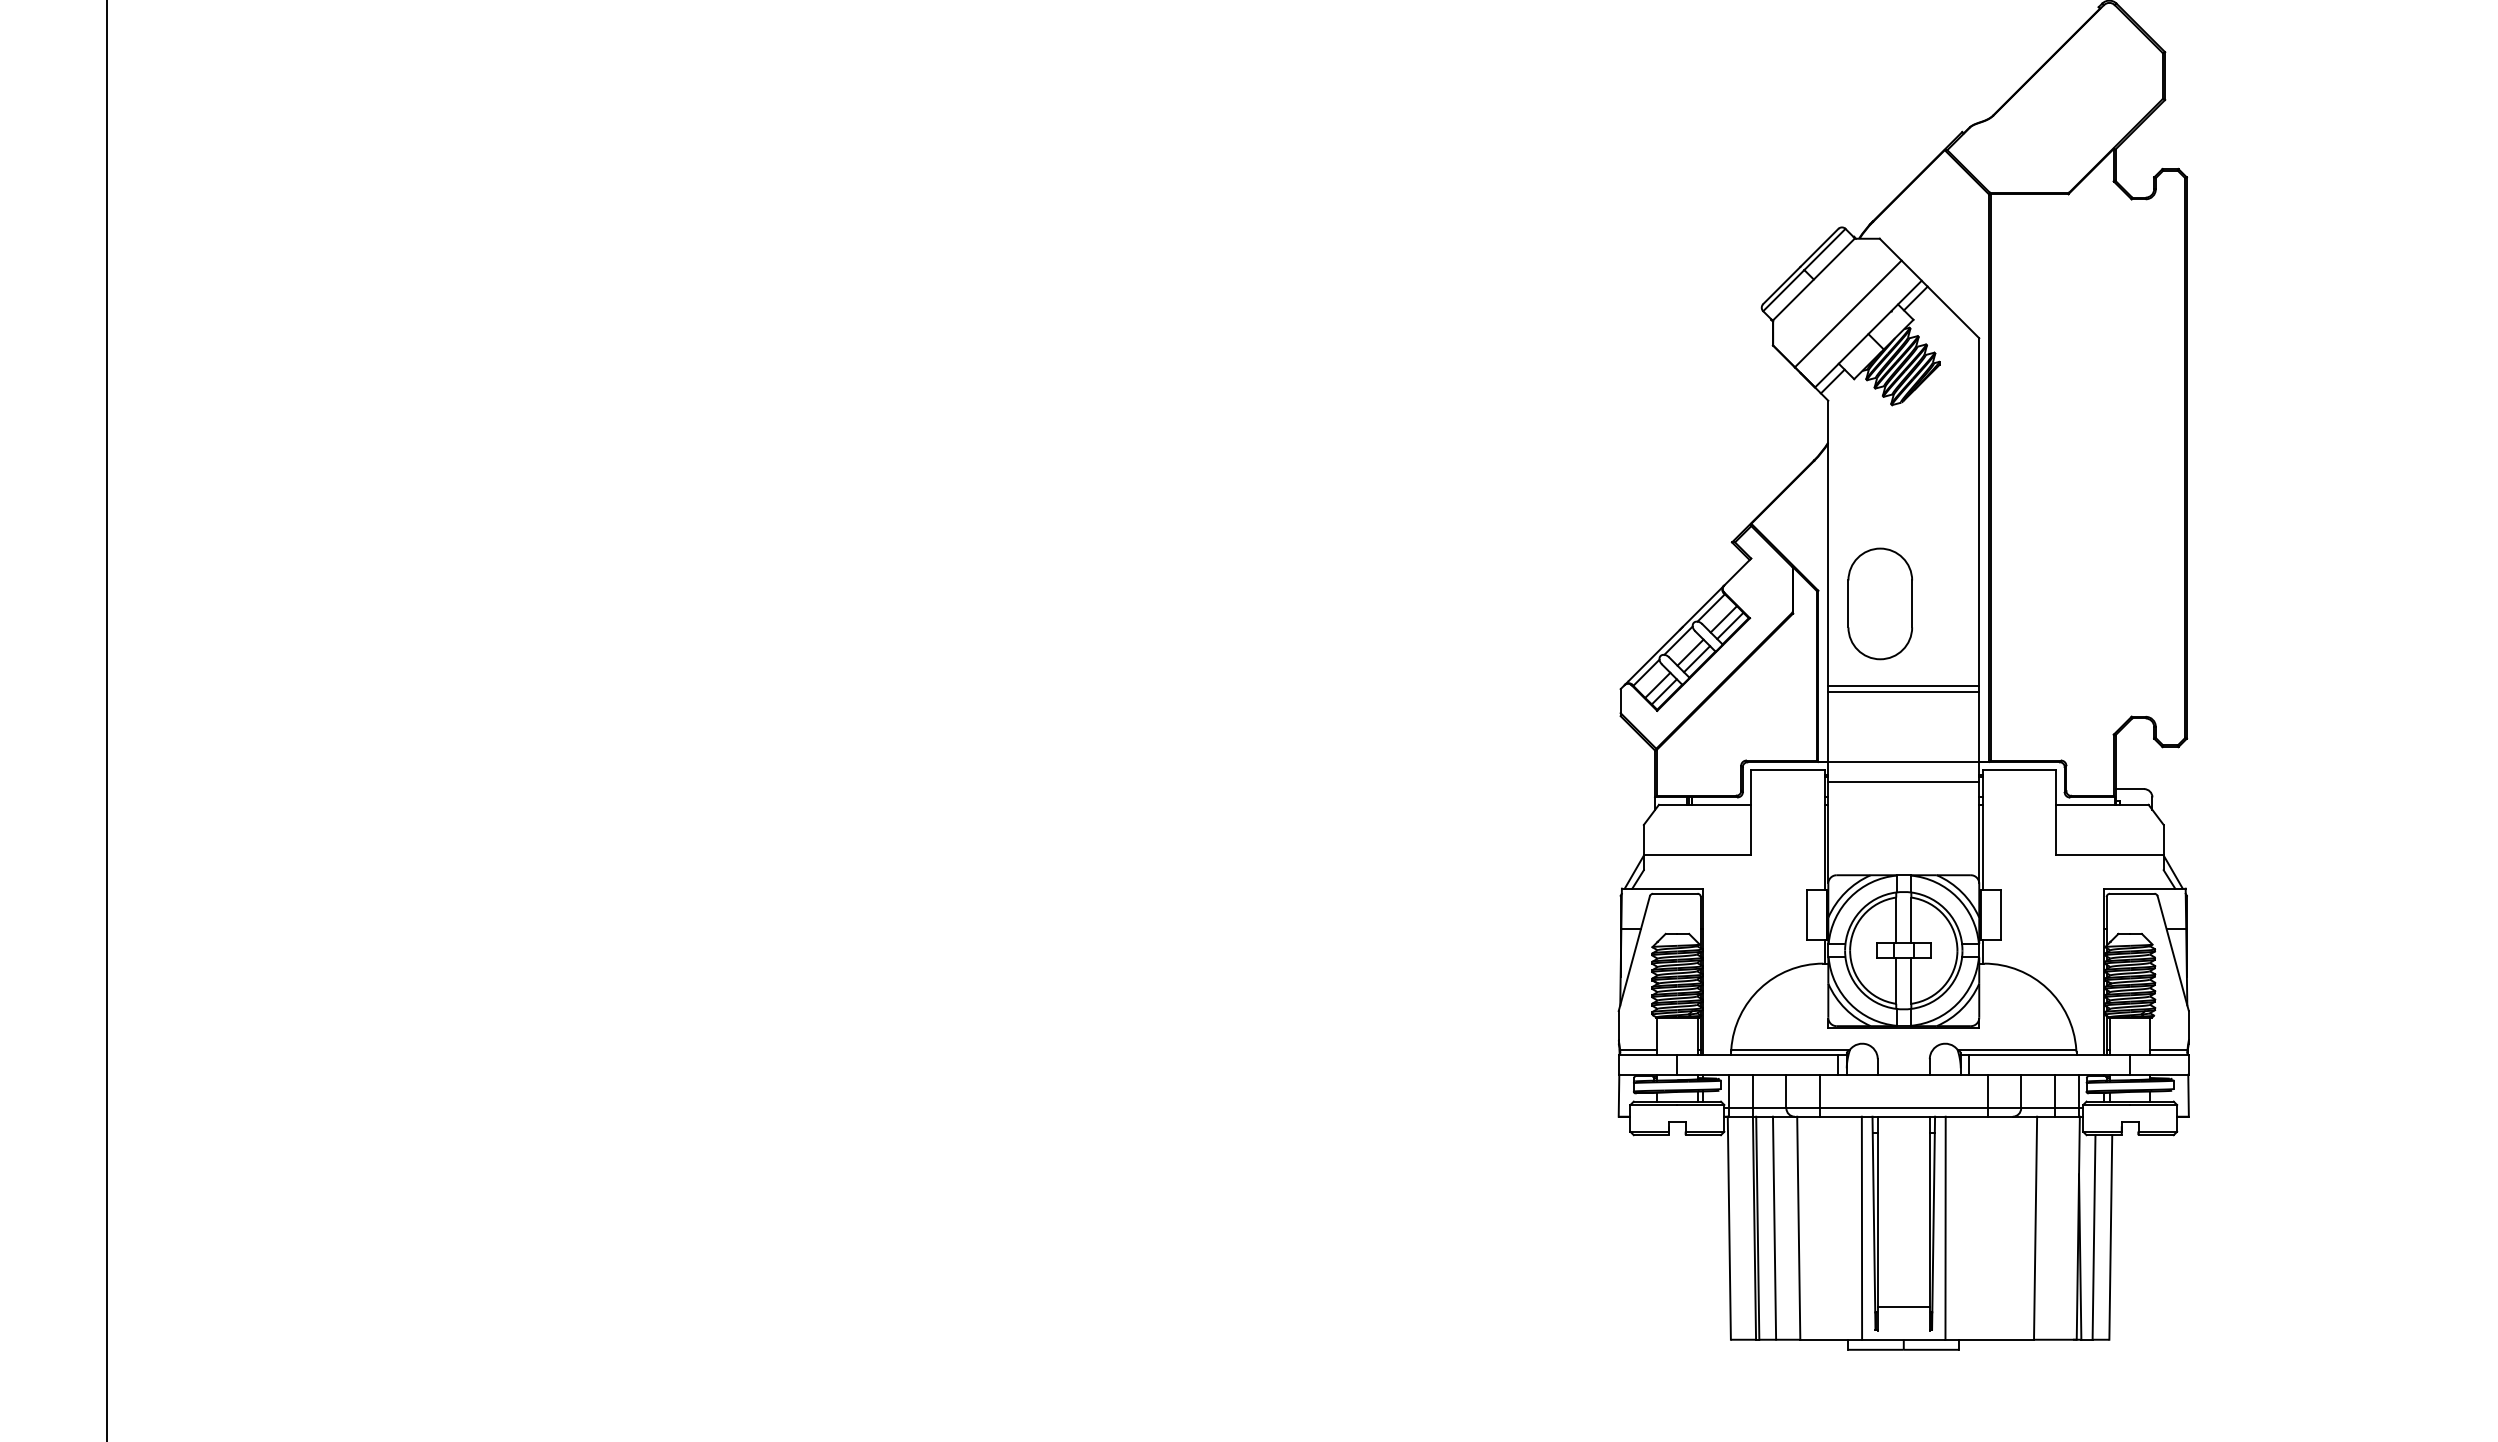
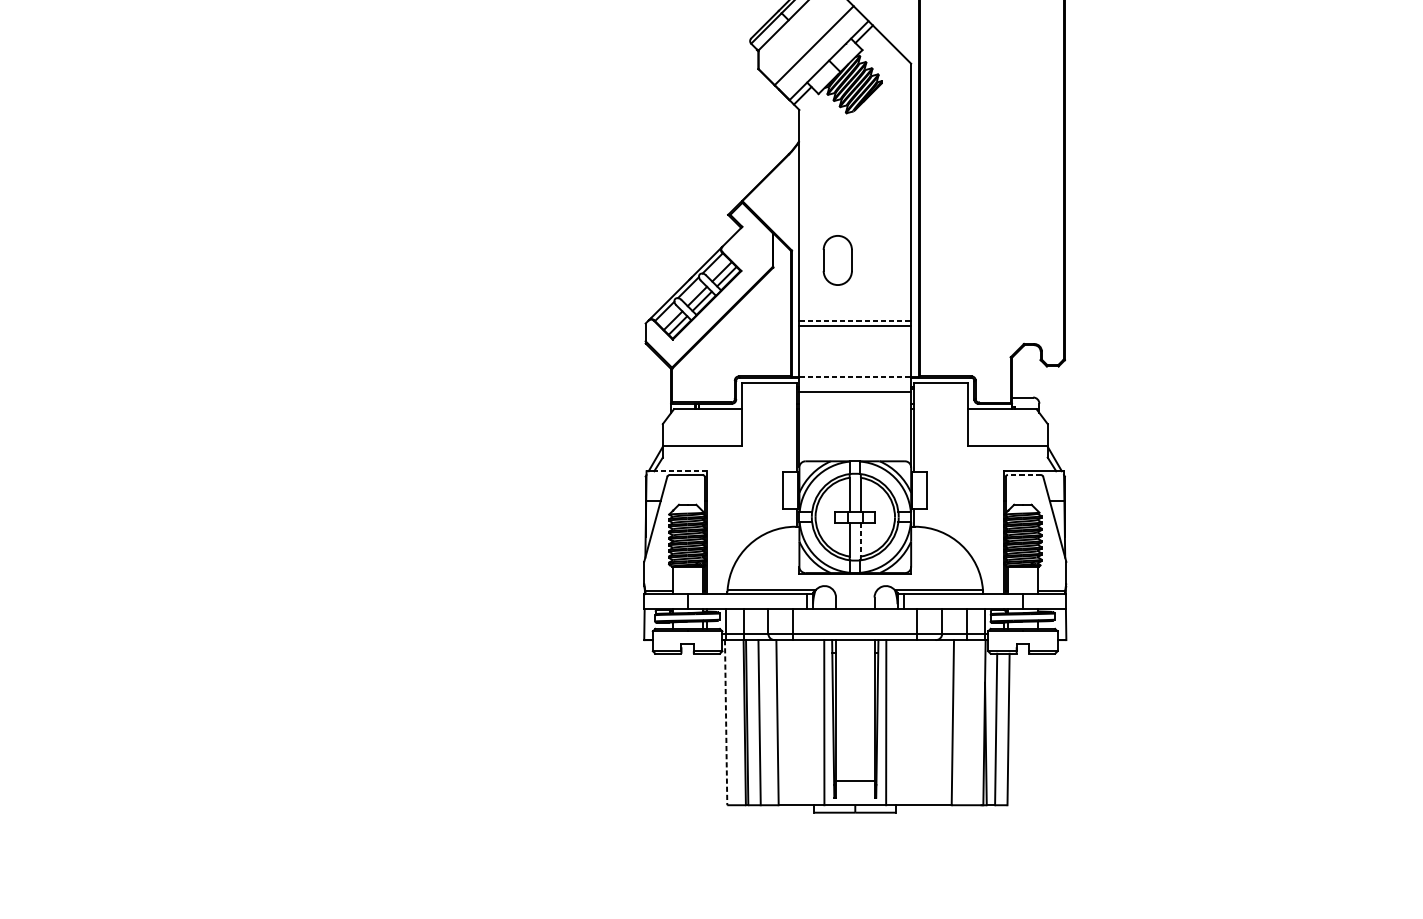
part: (1879, 603) -> (837, 260), size x0.6
line: (1904, 685) -> (855, 320), solid -> dashed
line: (1904, 761) -> (855, 377), solid -> dashed
line: (1667, 888) -> (680, 471), solid -> dashed
line: (2131, 893) -> (1023, 474), solid -> dashed
line: (1911, 981) -> (861, 539), solid -> dashed
line: (1729, 1228) -> (726, 722), solid -> dashed

